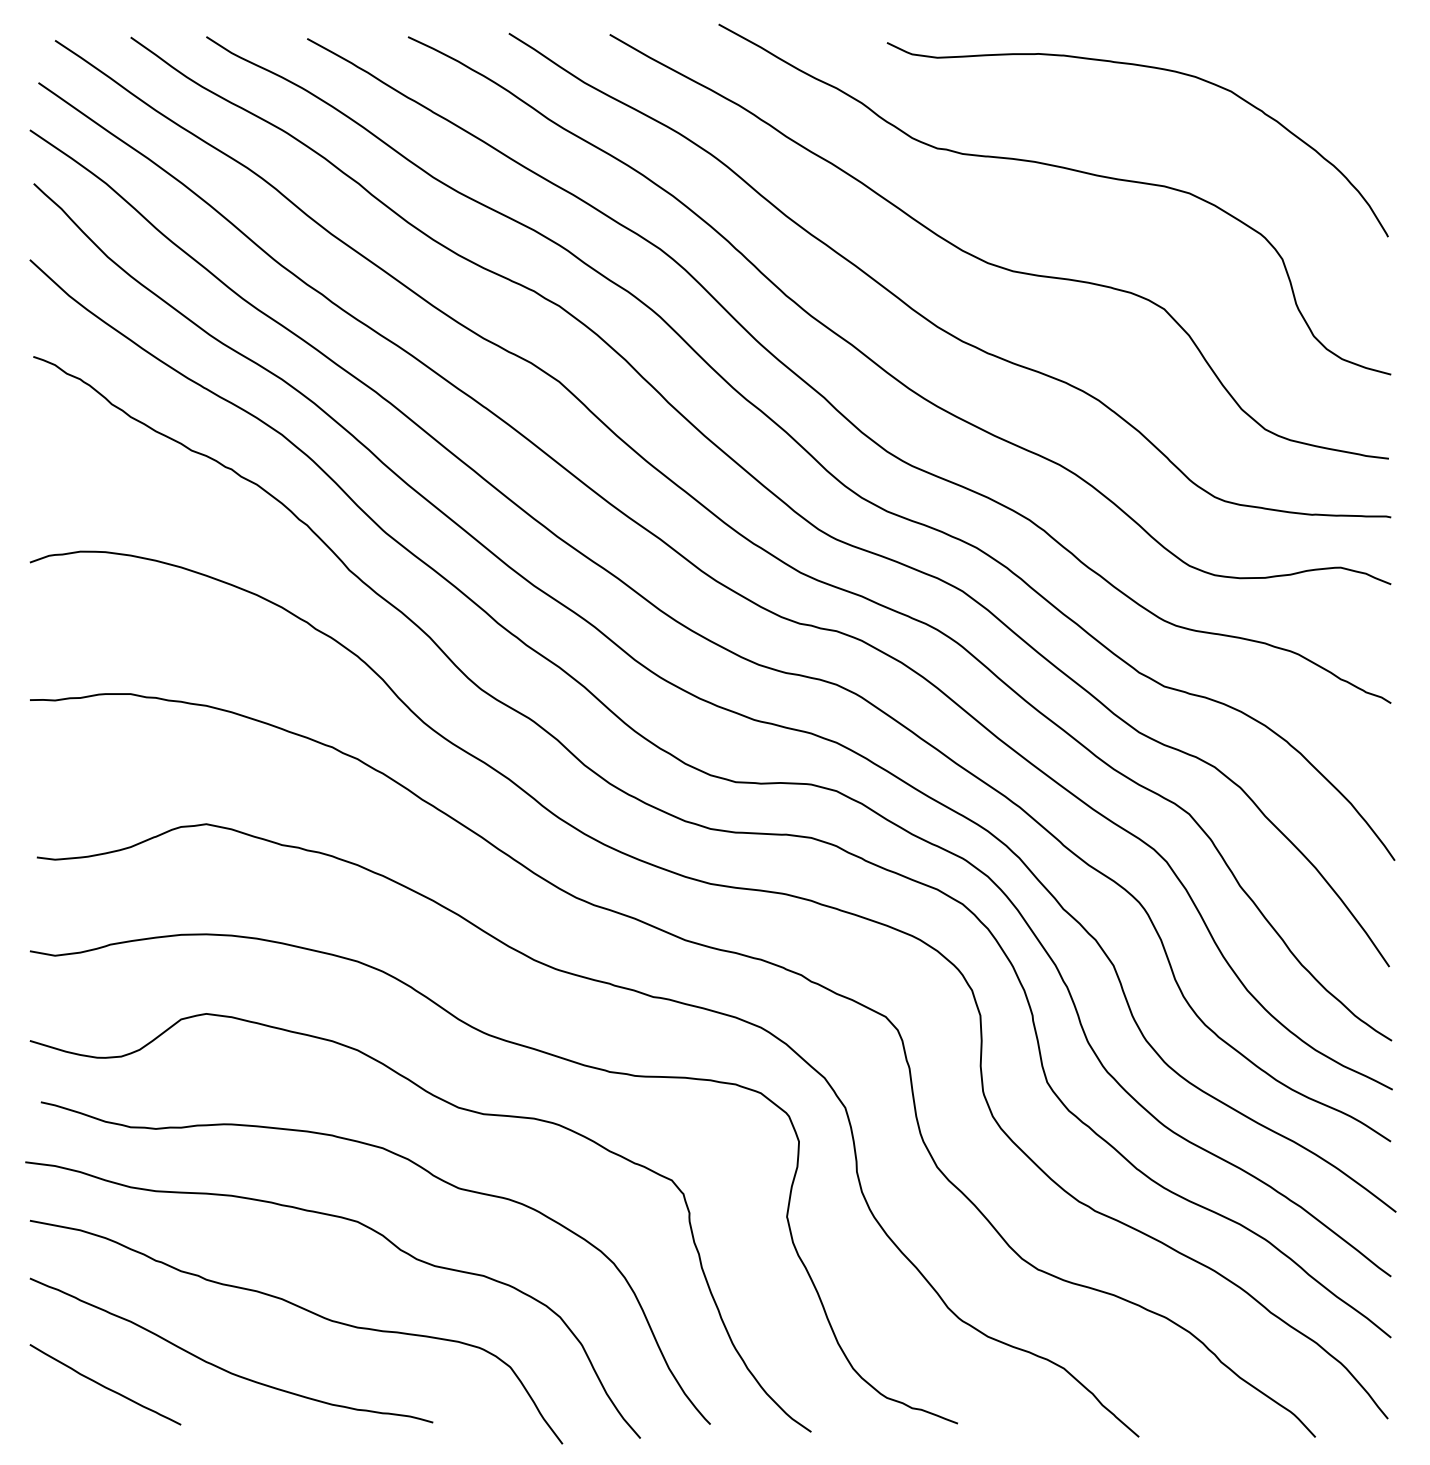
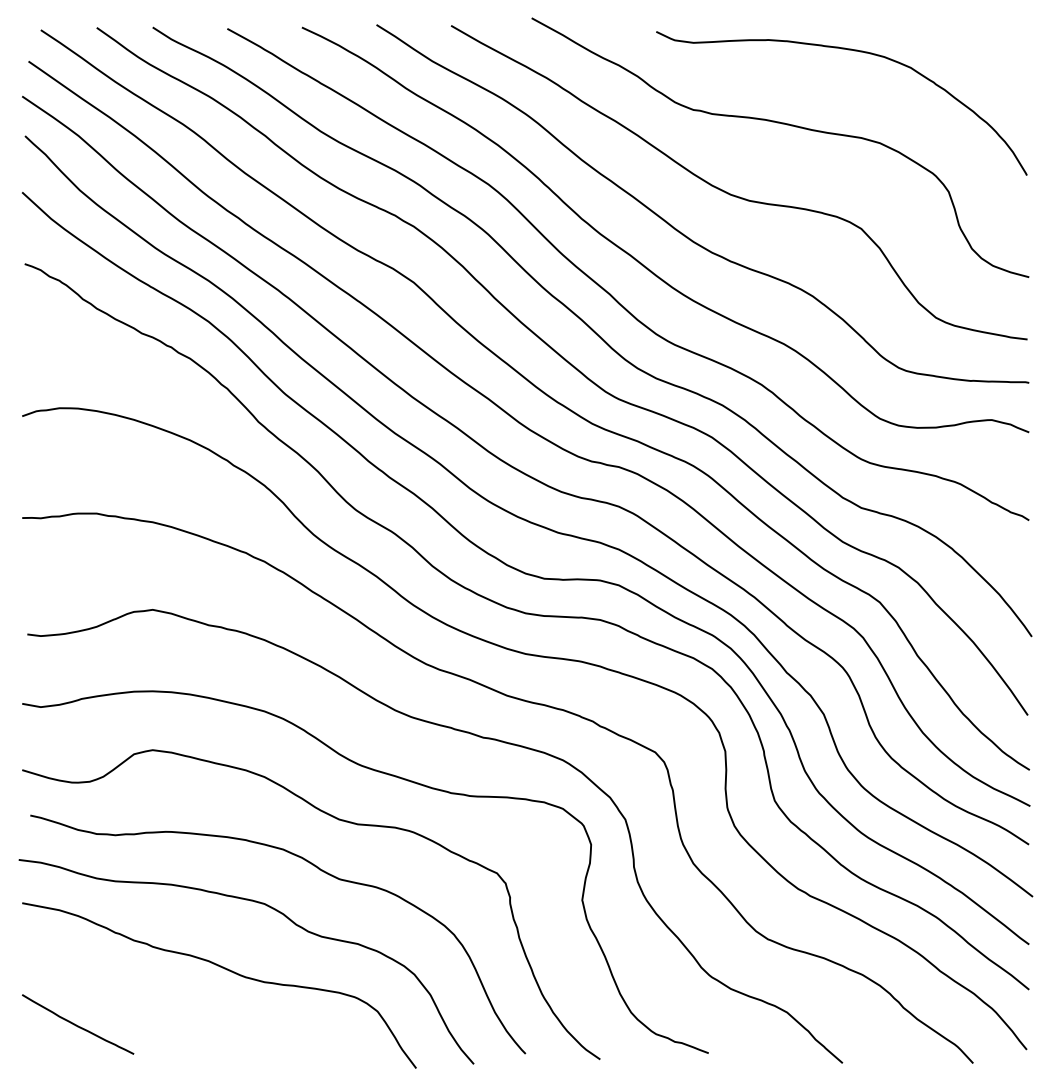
curve: (224, 1368) -> (166, 1012), removed

